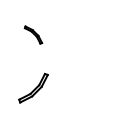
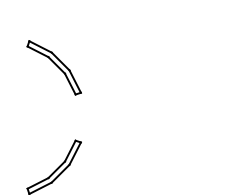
part: (33, 34) -> (54, 66), size x1.67

